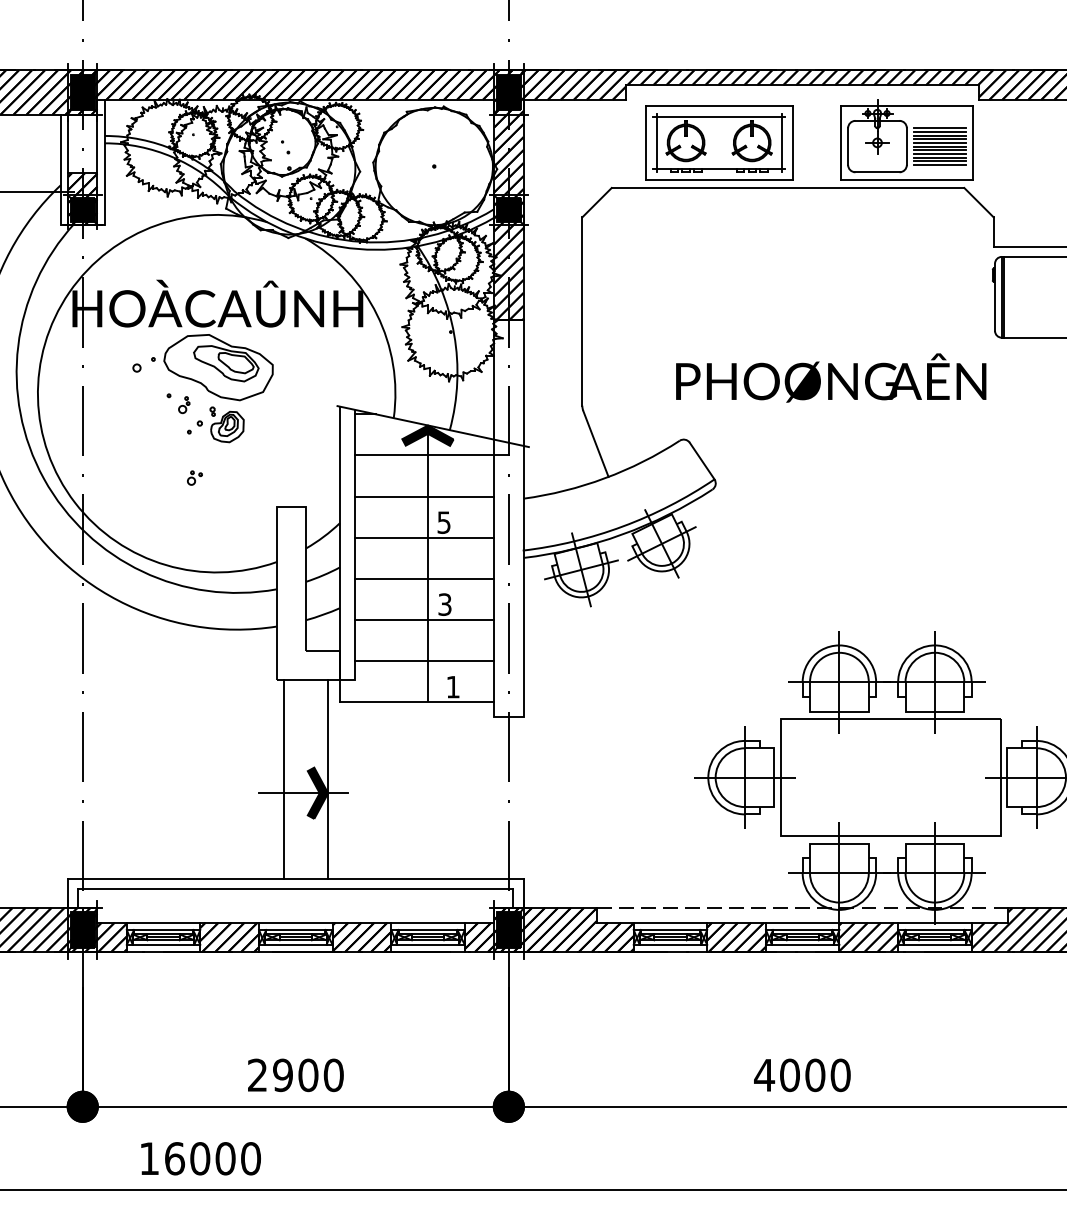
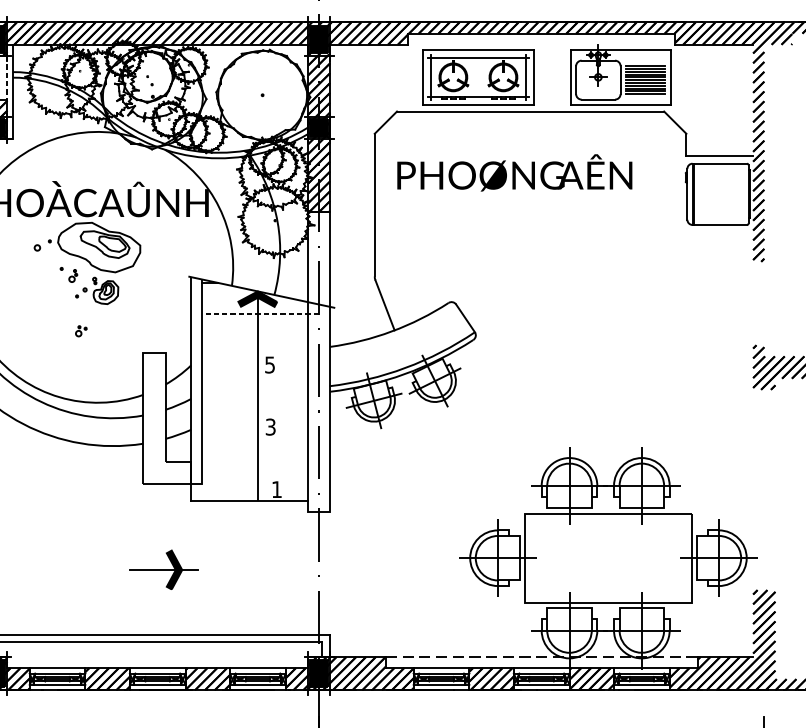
line: (97, 144) -> (7, 78), solid -> dashed
text: (831, 377) -> (515, 172), moved
line: (431, 455) -> (260, 314), solid -> dashed
line: (424, 496) -> (255, 345), removed
line: (424, 537) -> (255, 376), removed
line: (424, 578) -> (255, 407), removed
line: (424, 619) -> (255, 438), removed
line: (424, 661) -> (255, 470), removed
line: (284, 779) -> (149, 559), removed
line: (328, 779) -> (182, 559), removed

